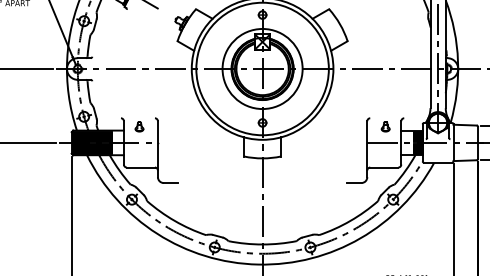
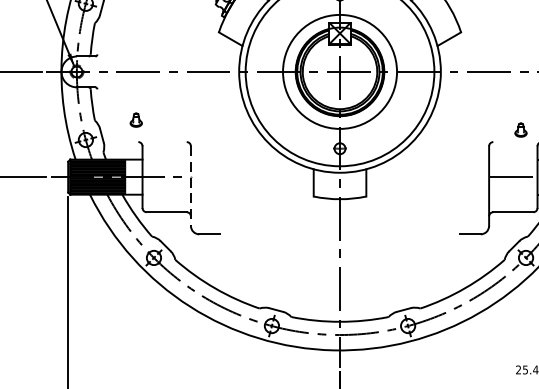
part: (139, 126) -> (136, 119), moved
part: (385, 126) -> (520, 129), moved
line: (157, 149) -> (190, 186), solid -> dashed

